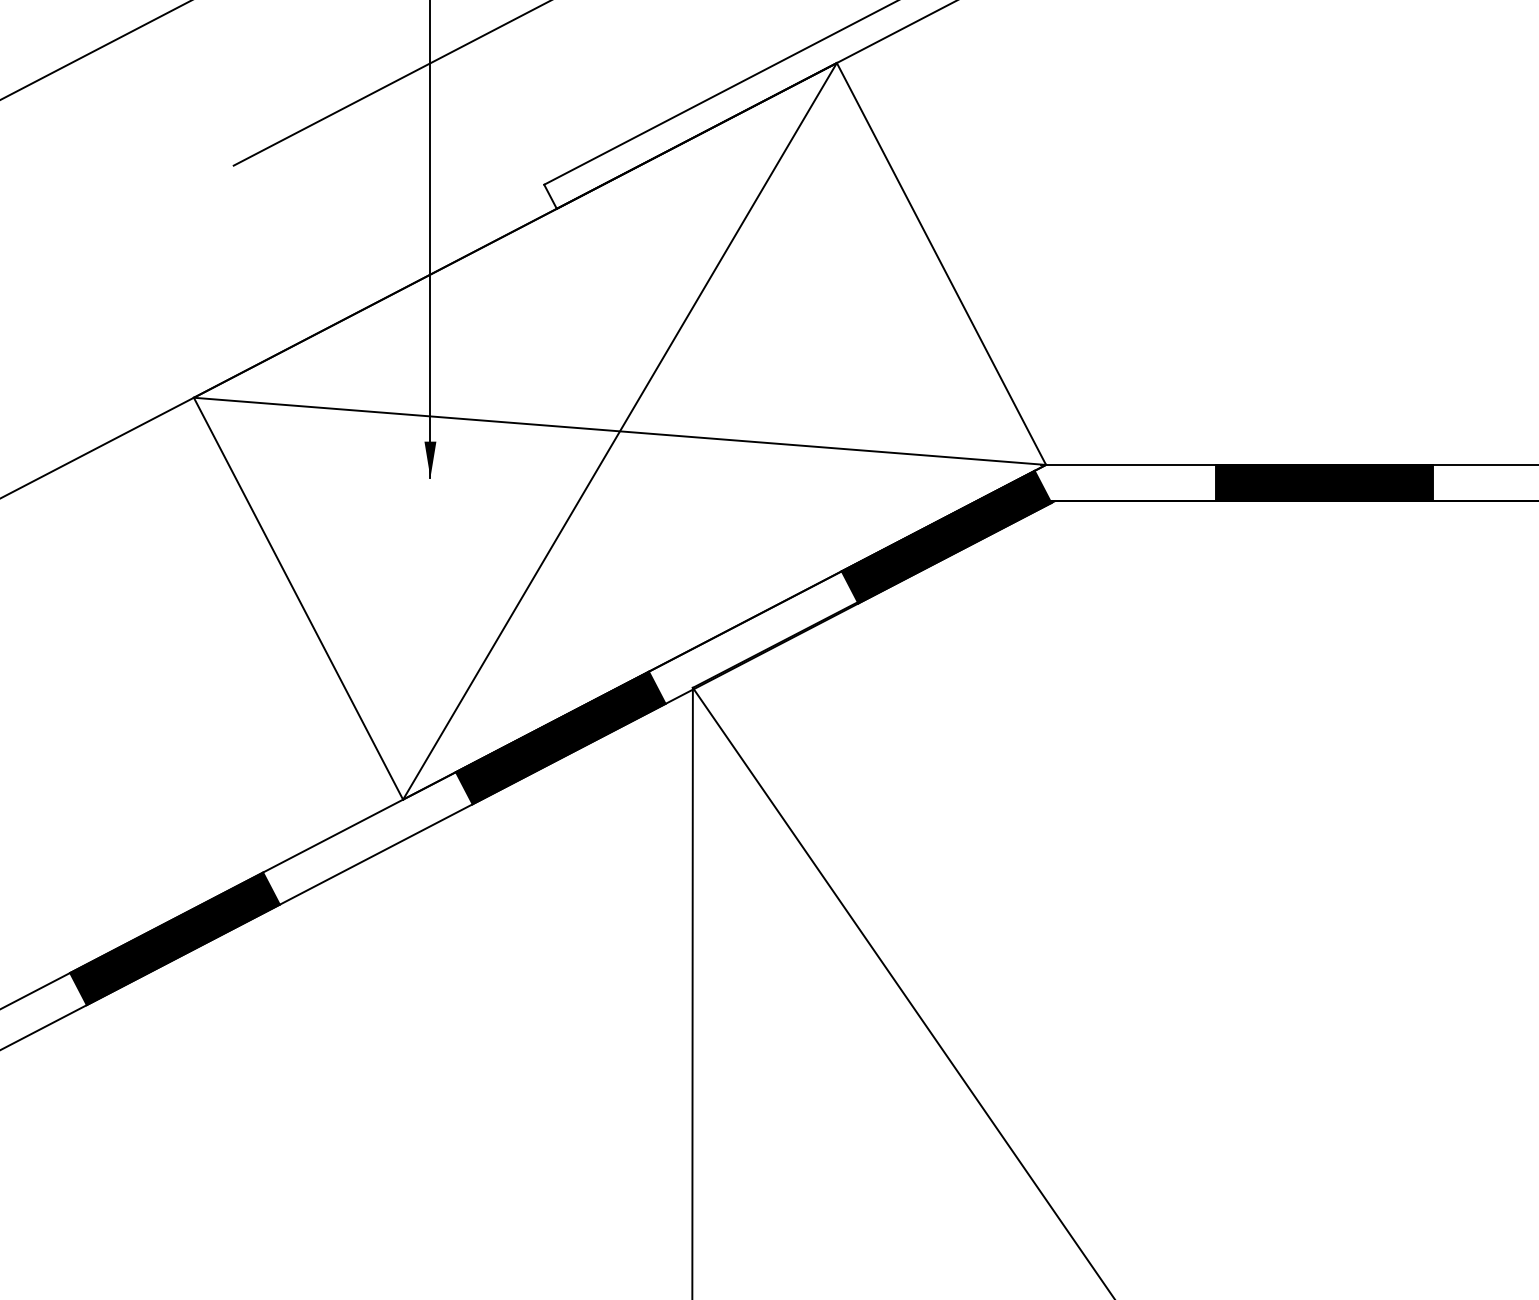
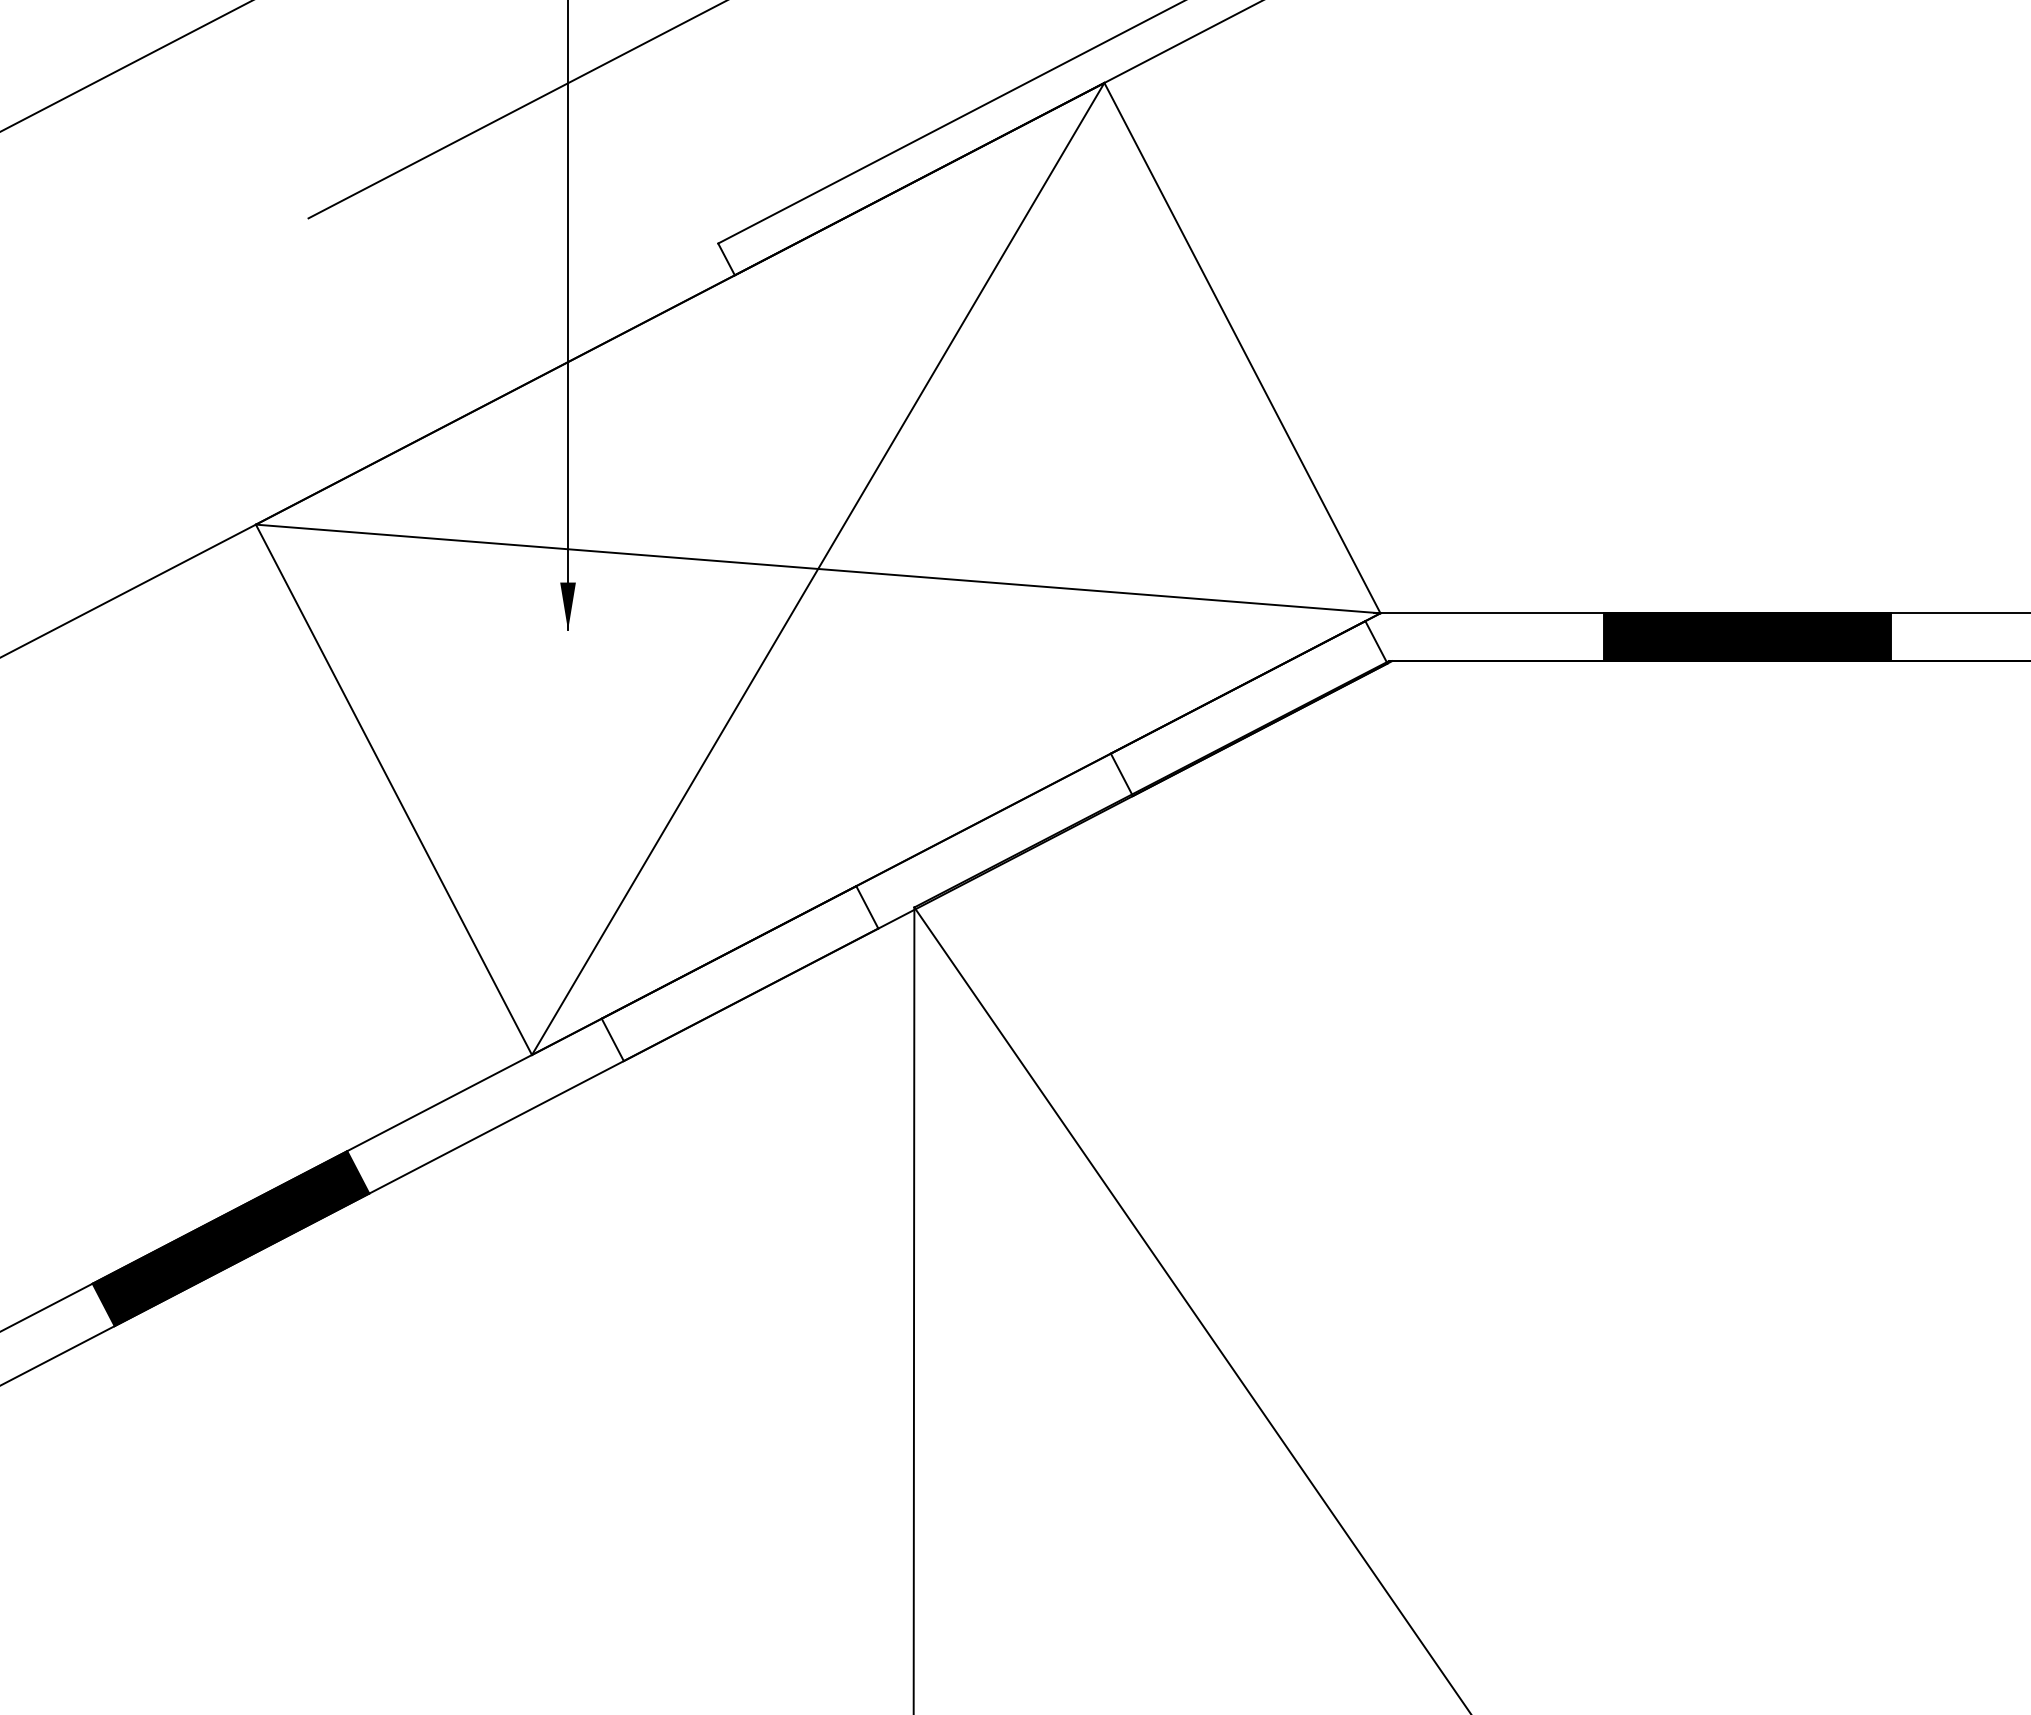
fill: (946, 537) -> (1248, 708), removed
fill: (560, 737) -> (739, 973), removed

